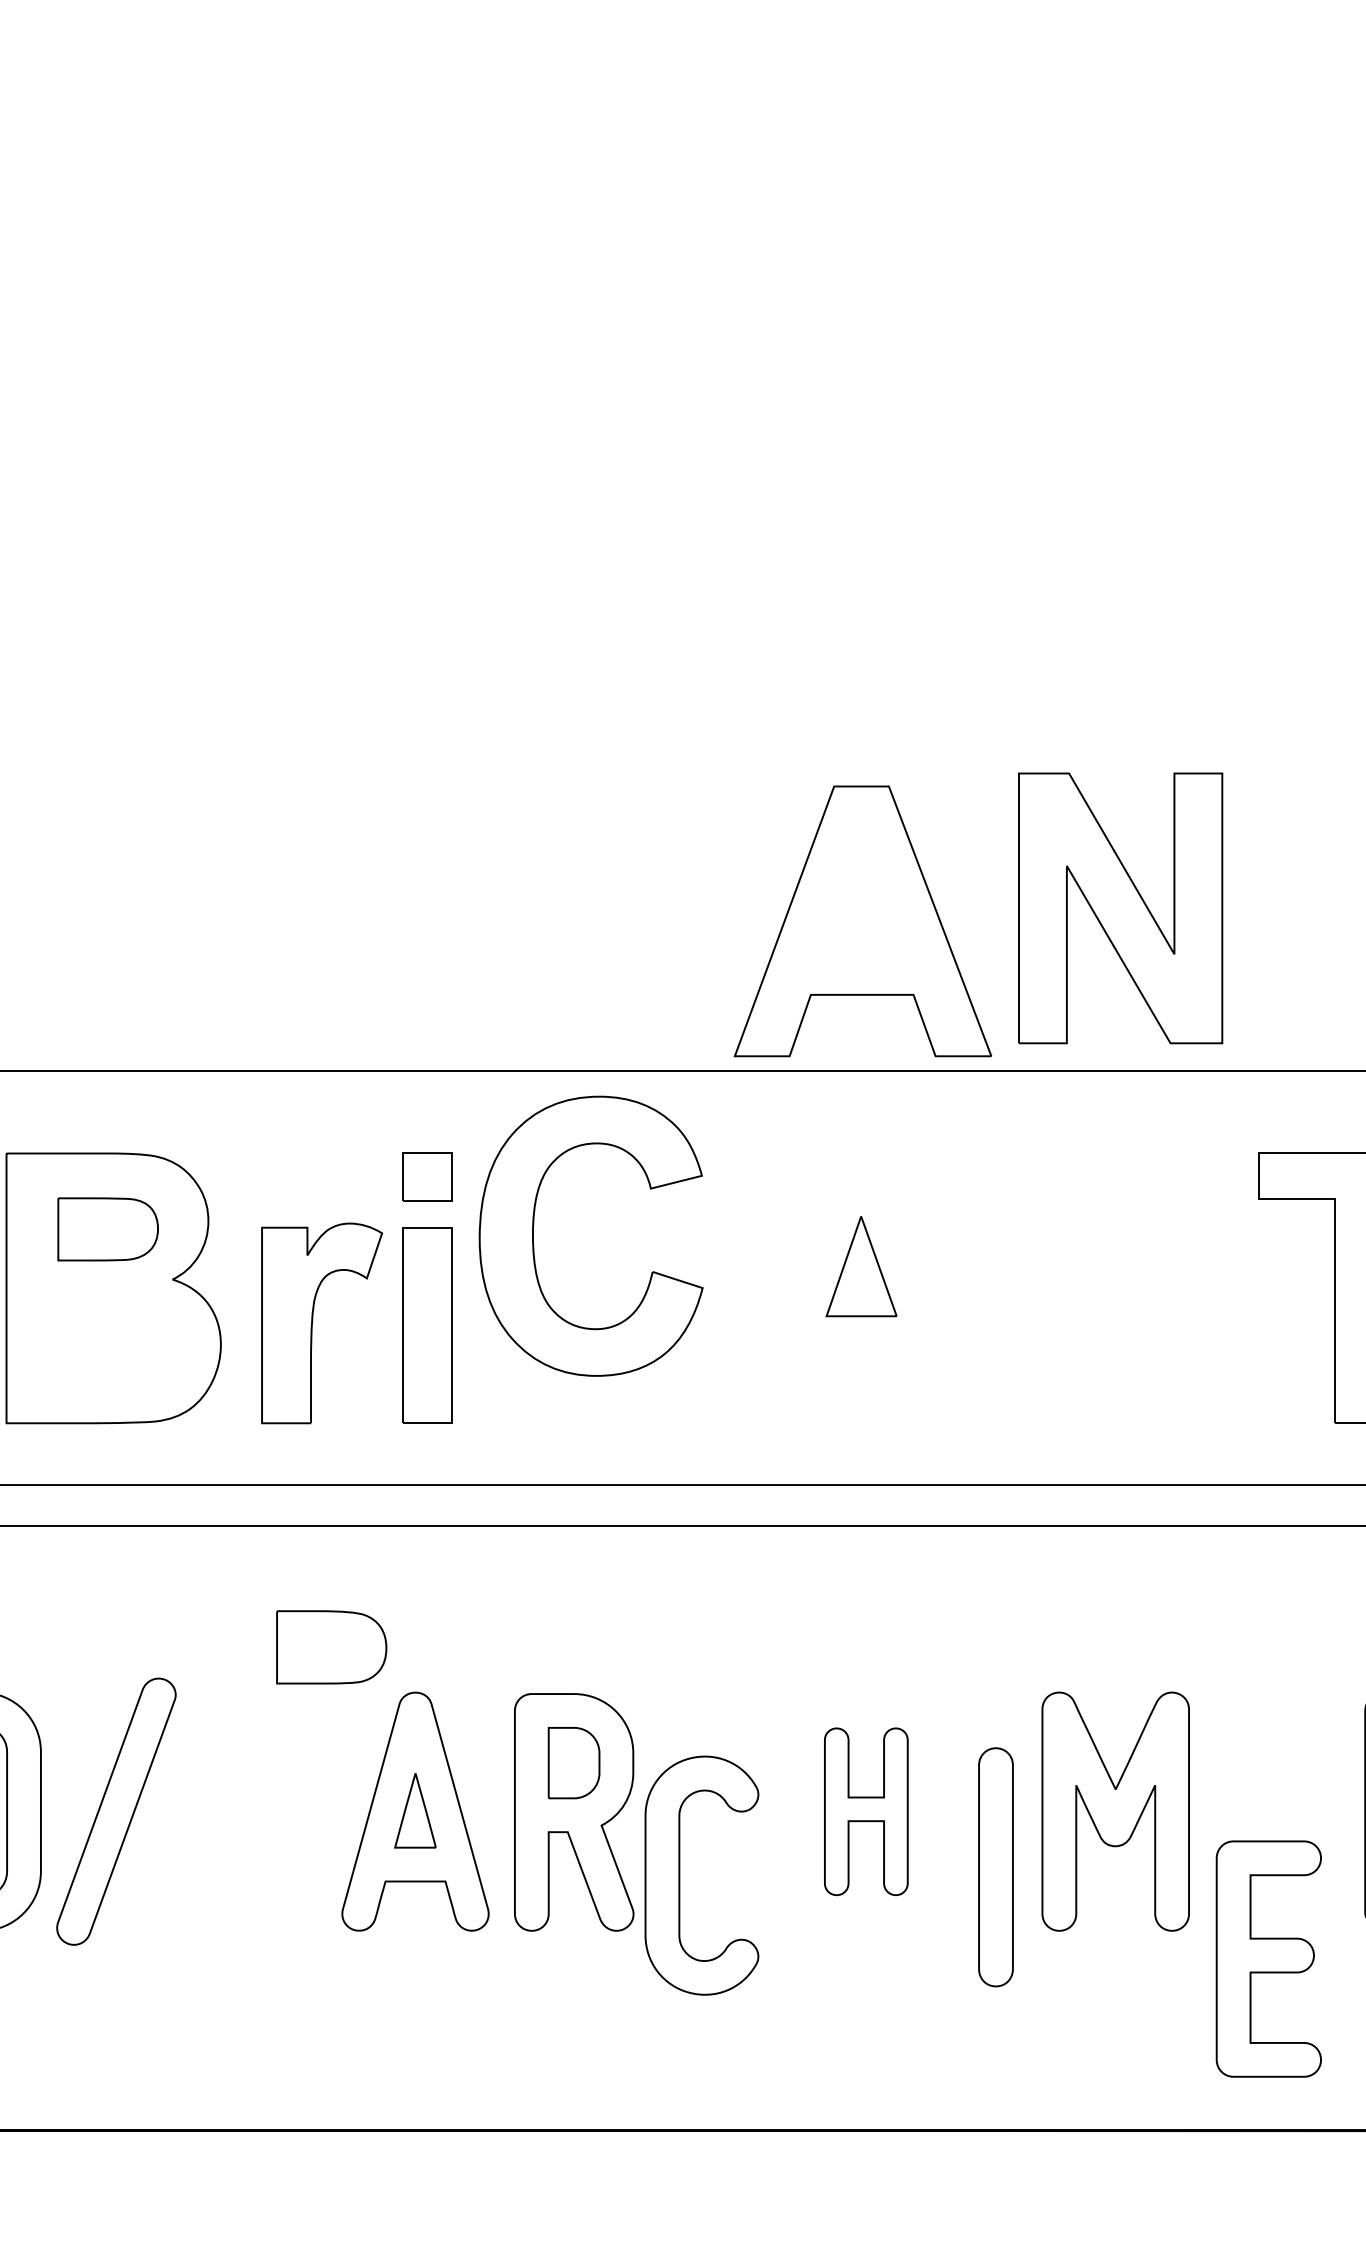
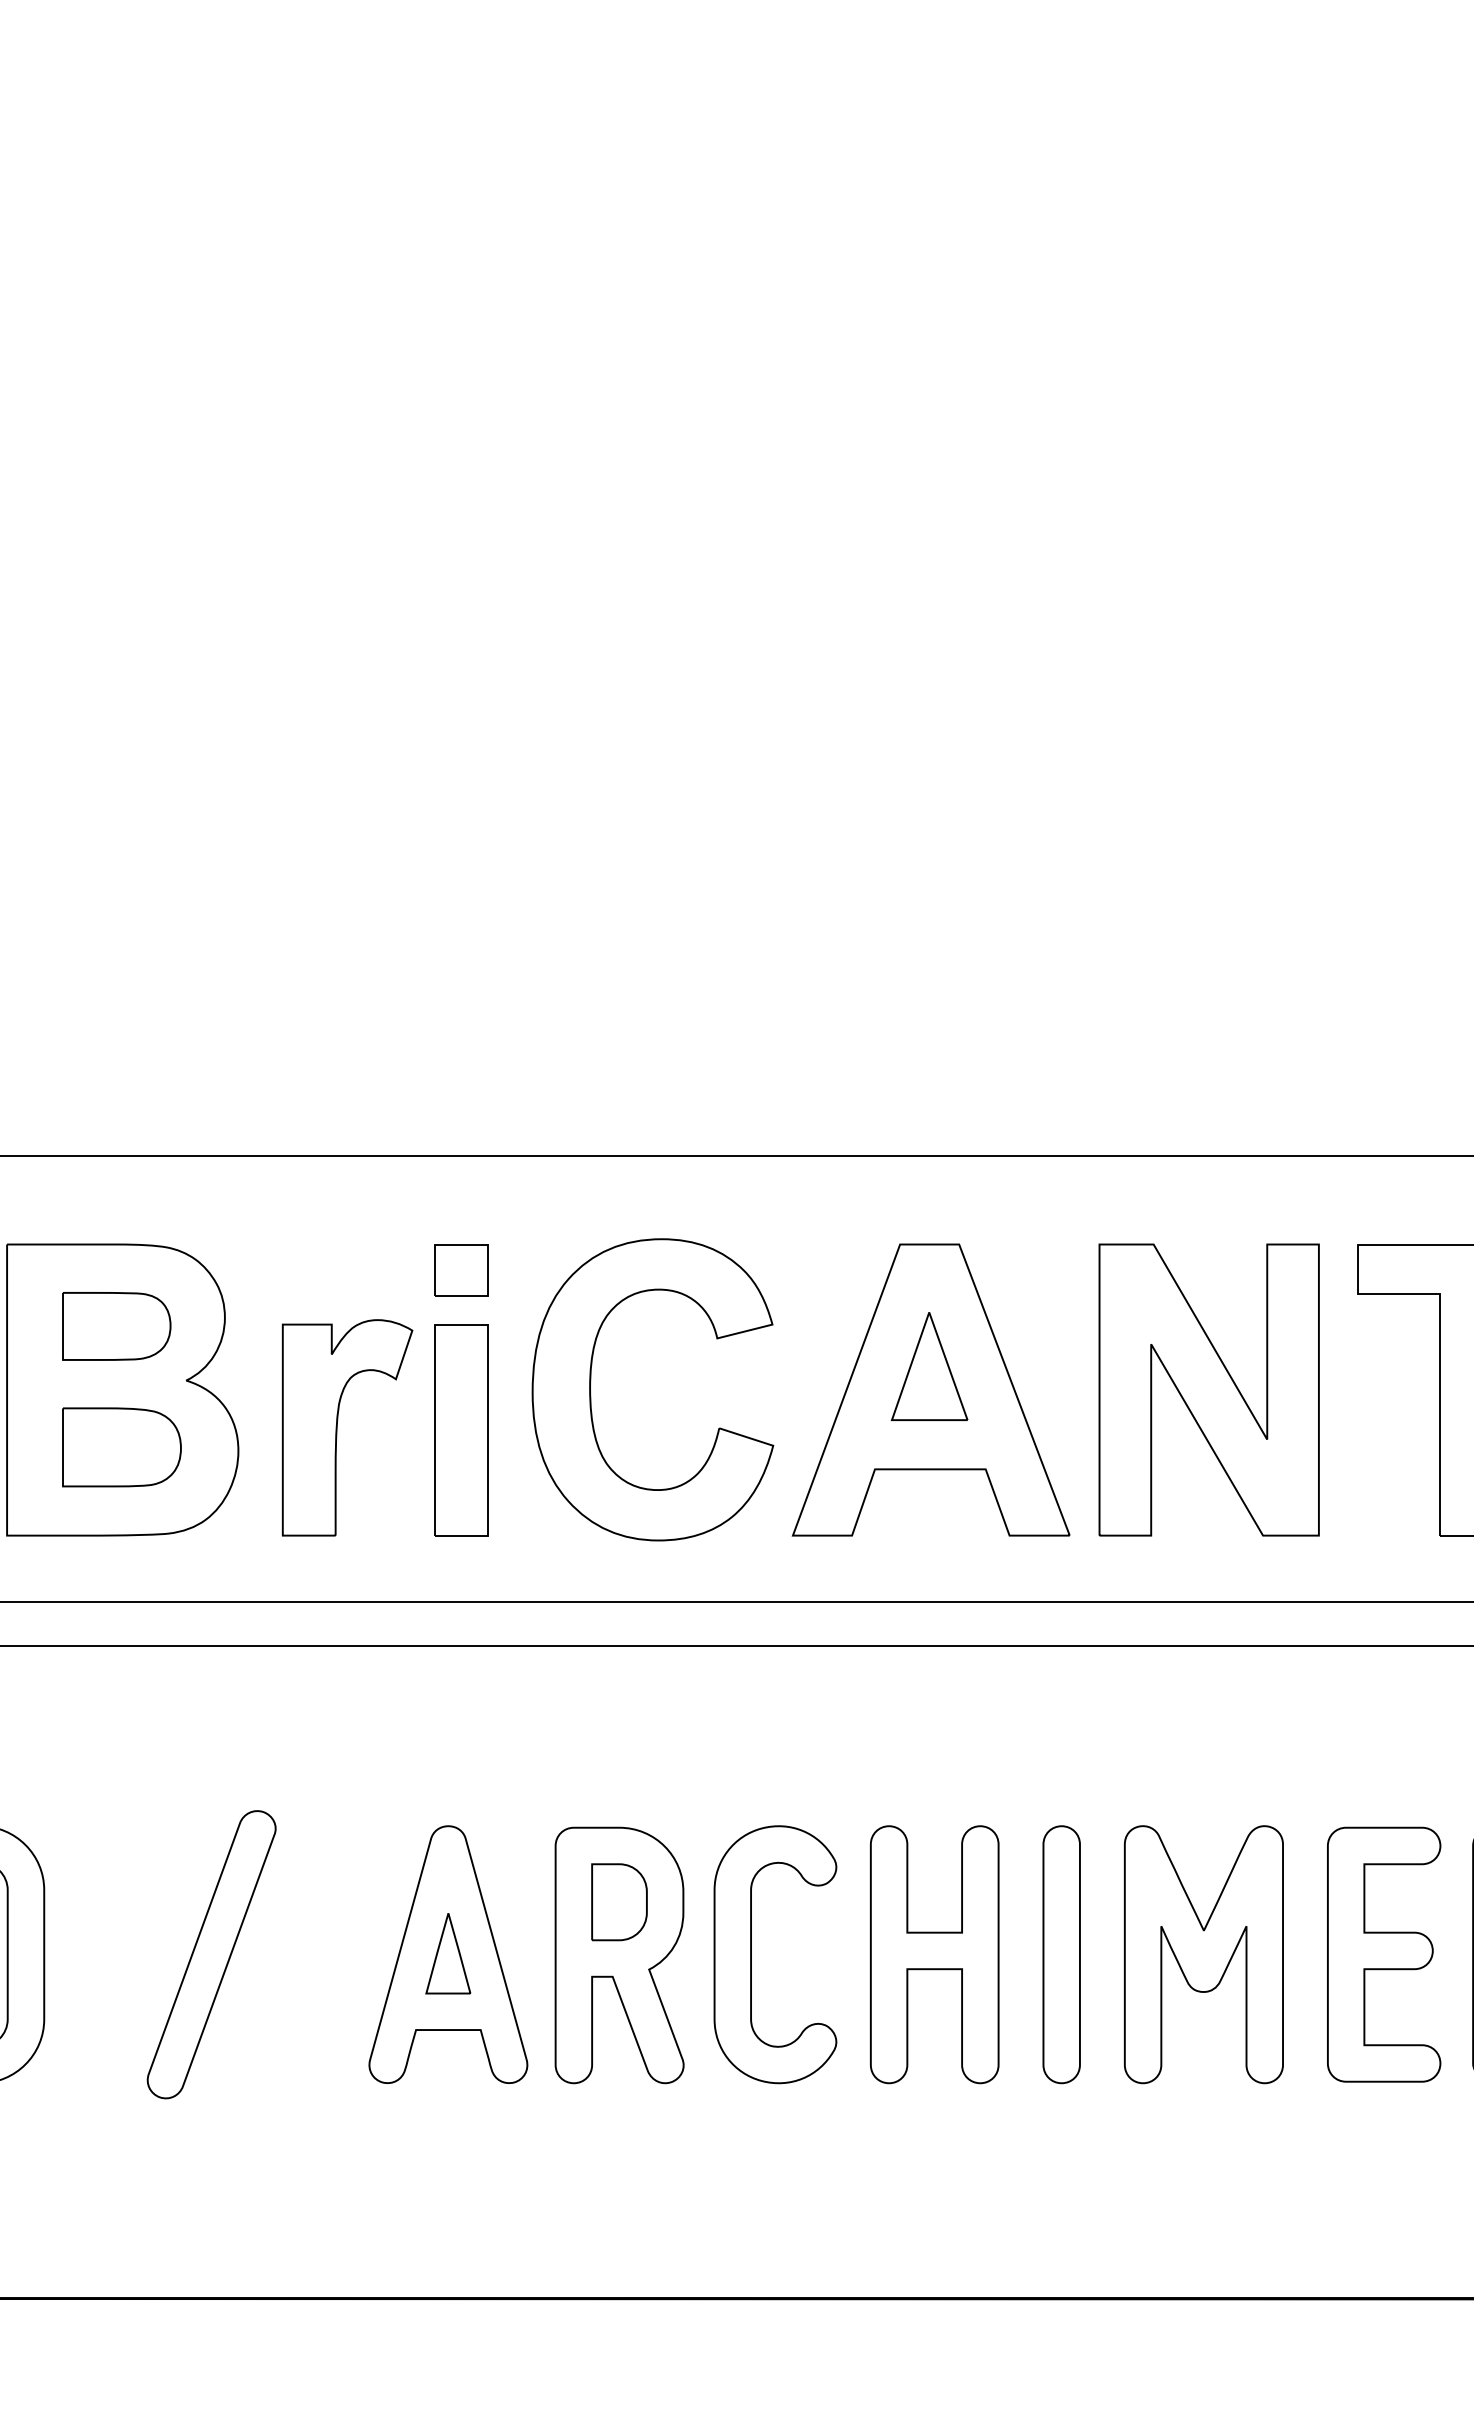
part: (1119, 907) -> (1208, 1389), moved
part: (862, 920) -> (930, 1389), moved
part: (534, 1241) -> (591, 1395), moved
part: (331, 1647) -> (121, 1447), moved
part: (116, 1811) -> (211, 1954), moved
part: (866, 1811) -> (934, 1954), size x1.43
part: (995, 1867) -> (1061, 1954), moved
part: (679, 1875) -> (751, 1954), moved
part: (1269, 1958) -> (1384, 1954), moved

